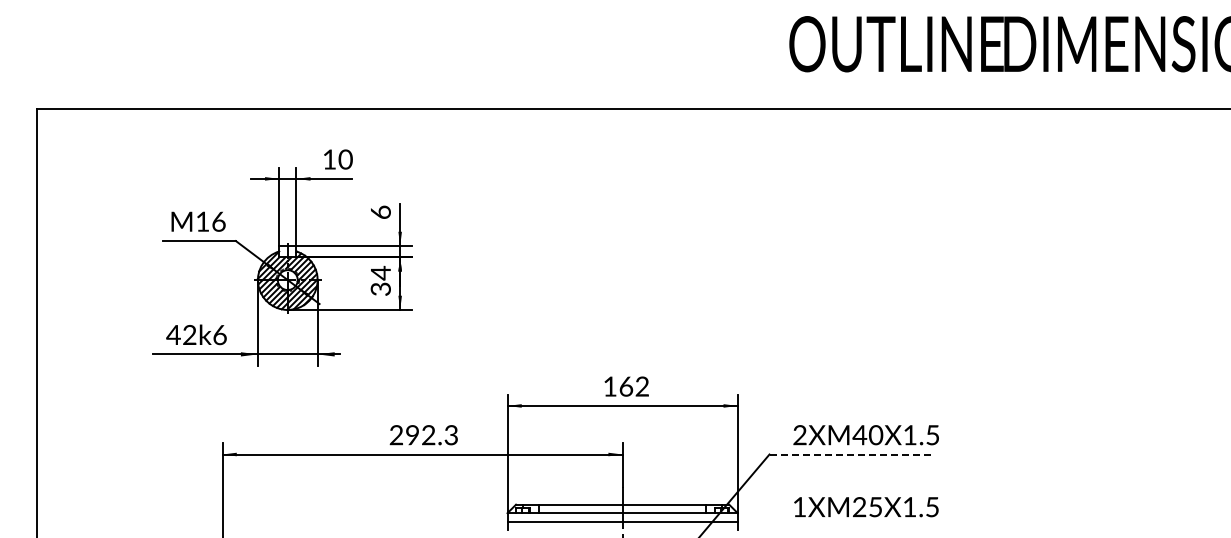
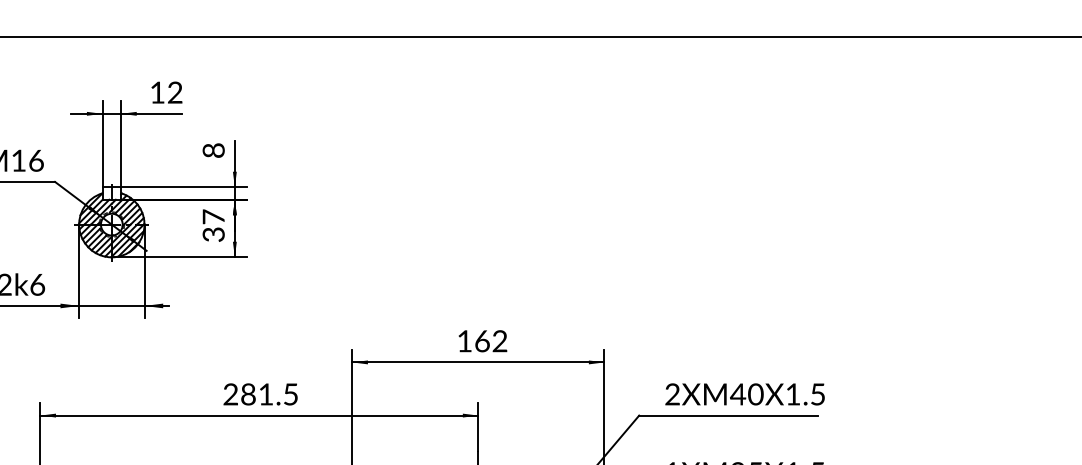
text: (345, 159) -> (175, 92), 10 -> 12
text: (380, 212) -> (213, 150), 6 -> 8
text: (380, 272) -> (213, 216), 34 -> 37
text: (431, 435) -> (269, 394), 292.3 -> 281.5
line: (851, 454) -> (728, 415), dashed -> solid

